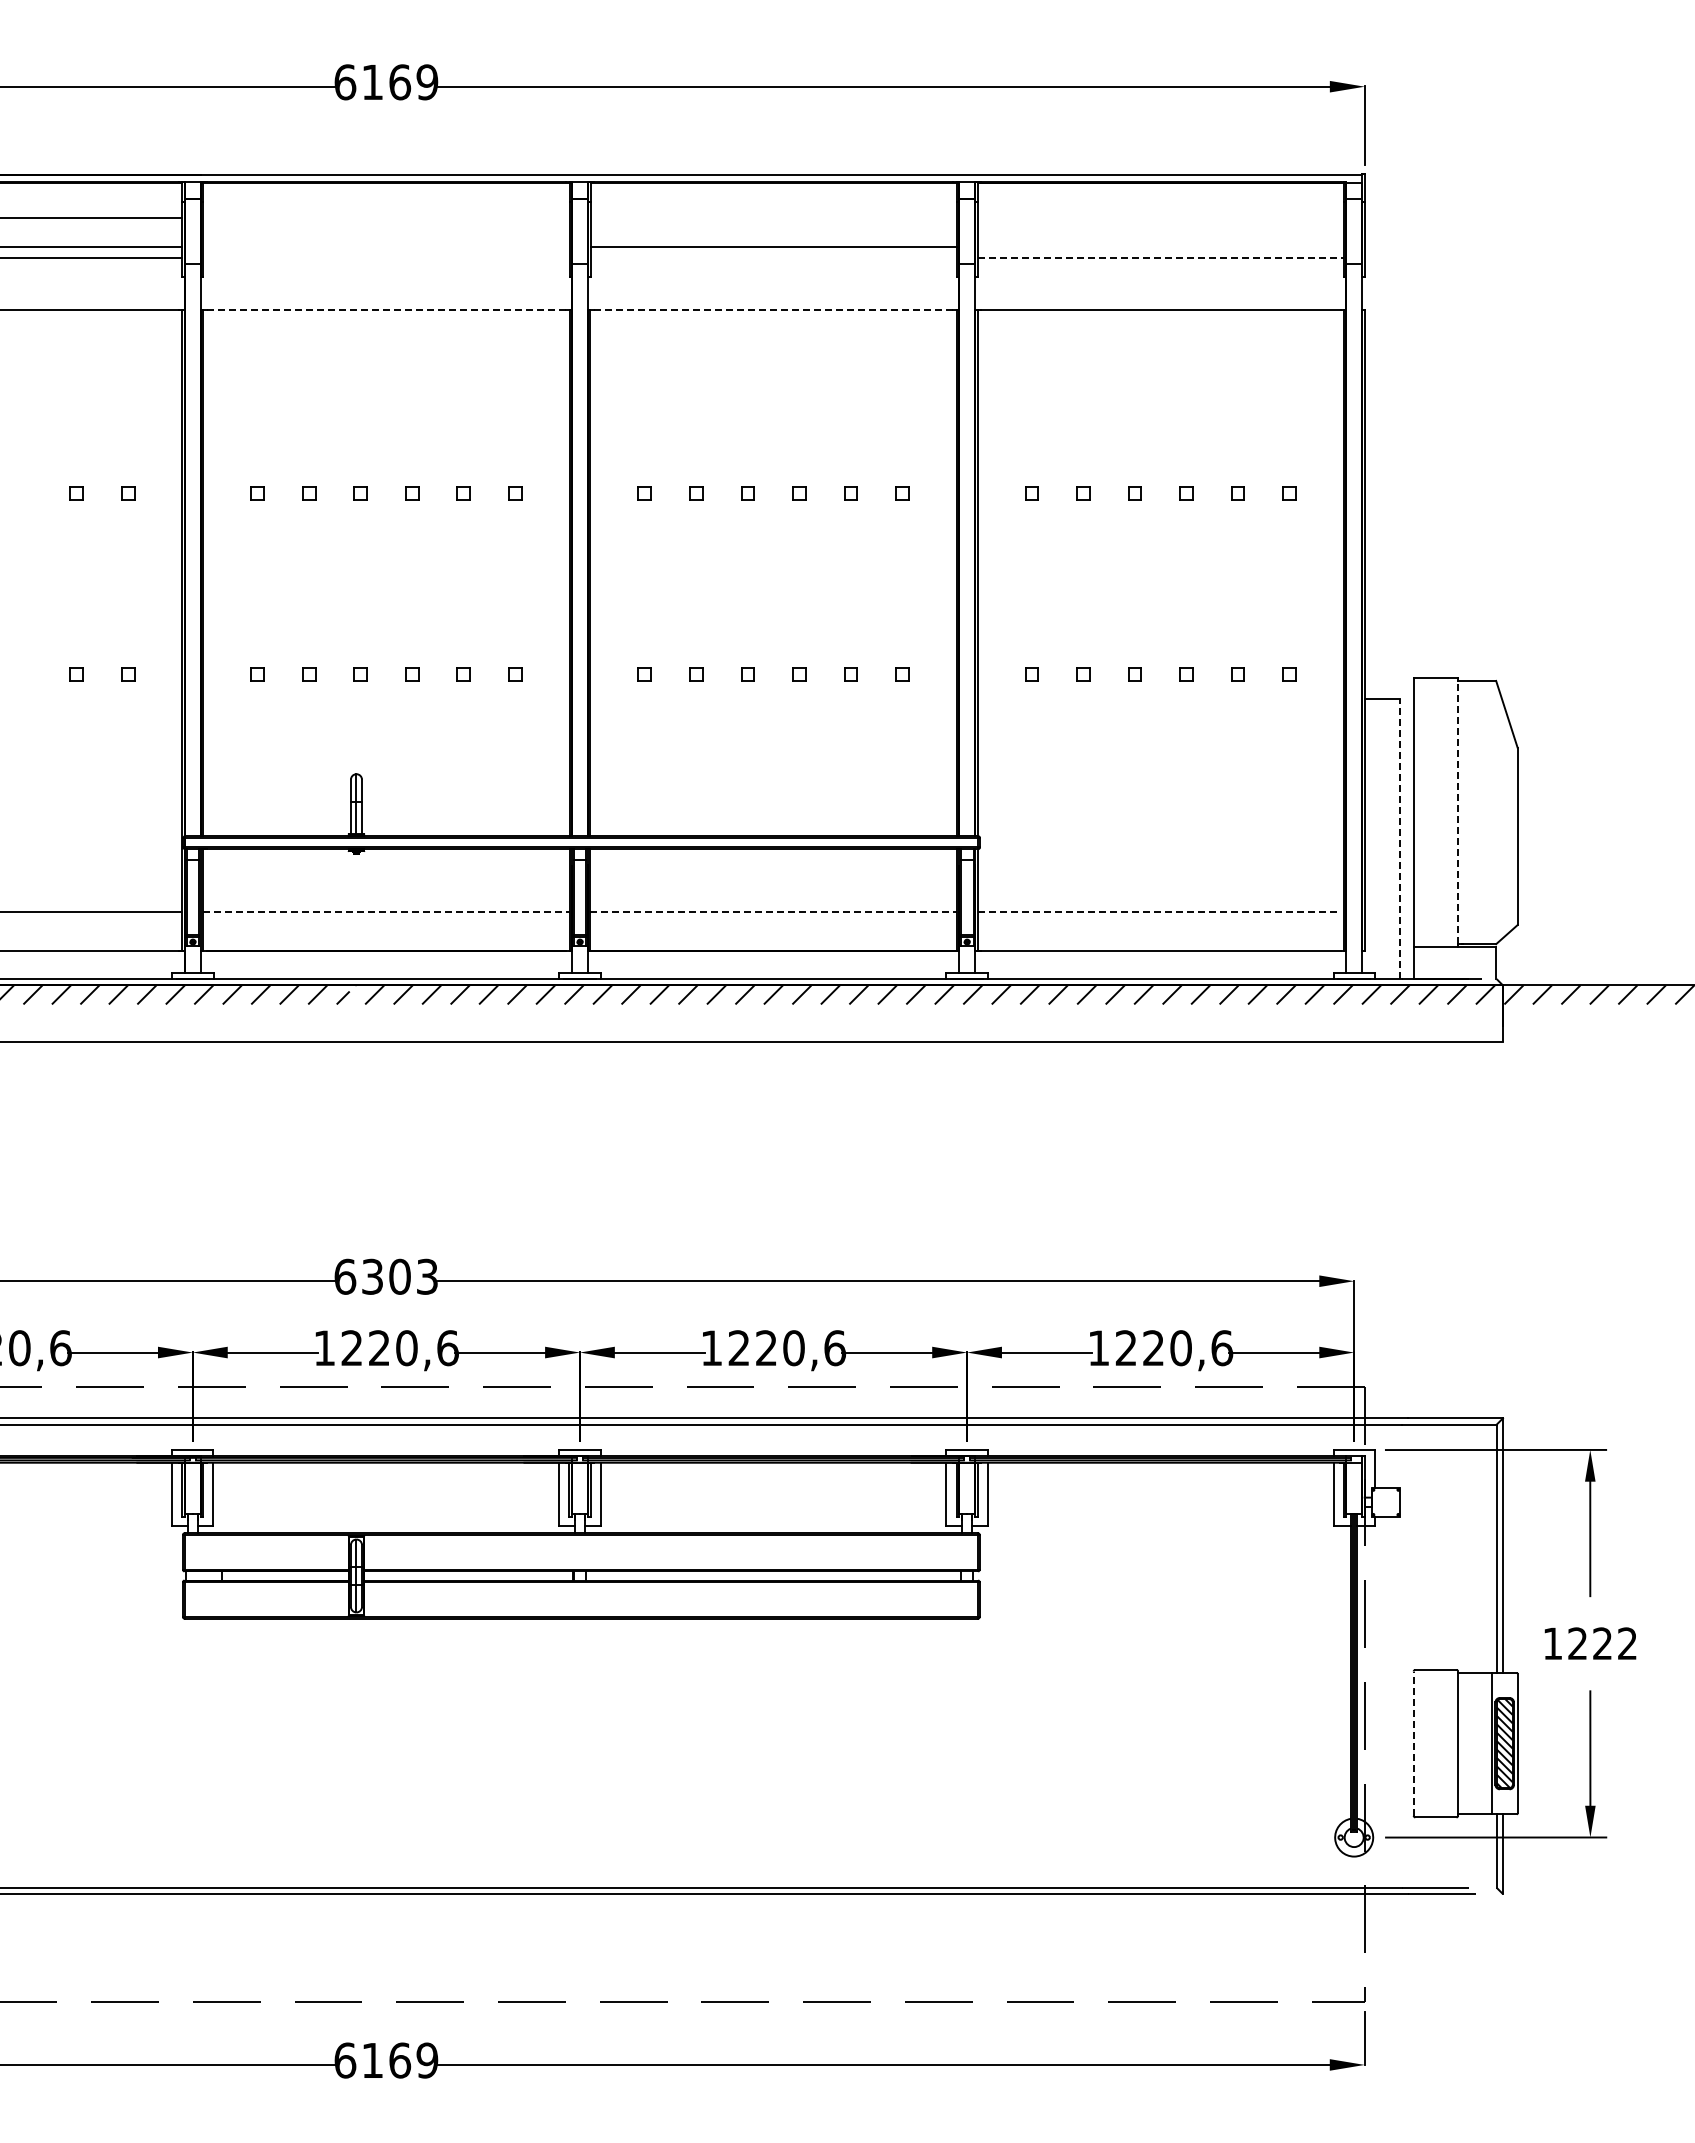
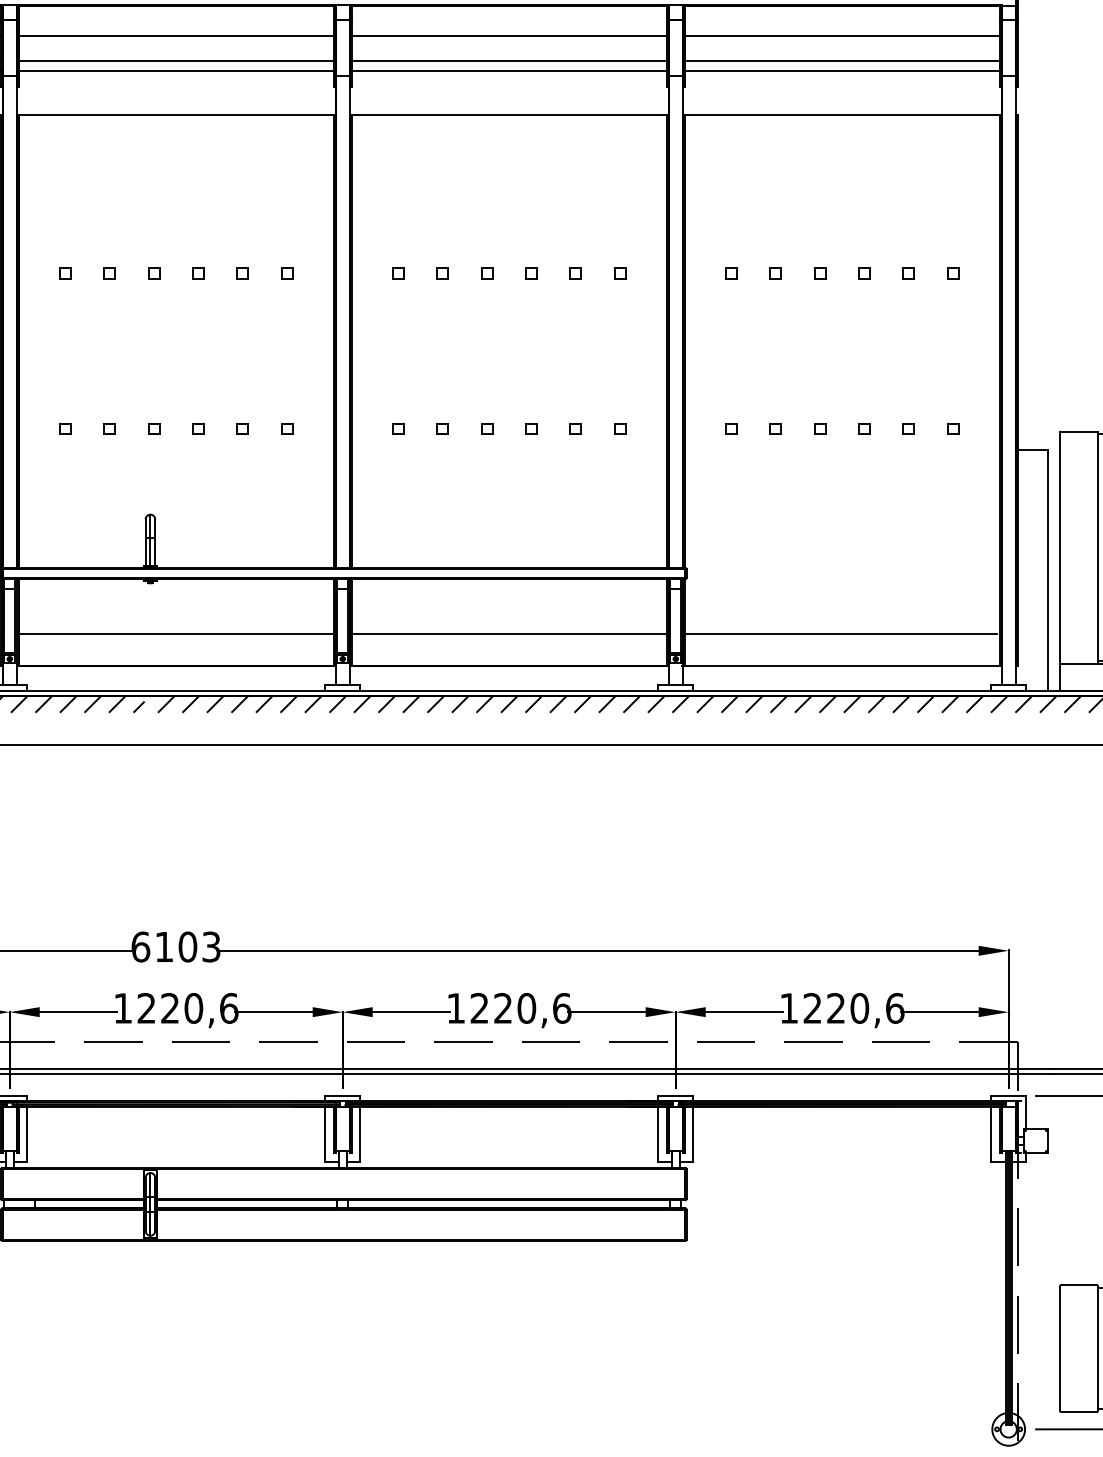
line: (386, 217) -> (176, 35), added
line: (773, 217) -> (509, 35), added
line: (1160, 217) -> (842, 35), added
line: (386, 247) -> (176, 61), added
line: (1160, 247) -> (842, 61), added
line: (386, 258) -> (176, 71), added
line: (773, 258) -> (509, 71), added
line: (1161, 258) -> (842, 71), dashed -> solid
line: (386, 309) -> (176, 114), dashed -> solid
line: (773, 309) -> (509, 114), dashed -> solid
line: (1458, 812) -> (1098, 547), dashed -> solid
line: (1400, 839) -> (1048, 570), dashed -> solid
line: (386, 912) -> (176, 633), dashed -> solid
line: (774, 912) -> (510, 633), dashed -> solid
line: (1159, 912) -> (841, 633), dashed -> solid
text: (372, 1276) -> (164, 946), 6303 -> 6103
line: (1413, 1743) -> (1059, 1348), dashed -> solid

